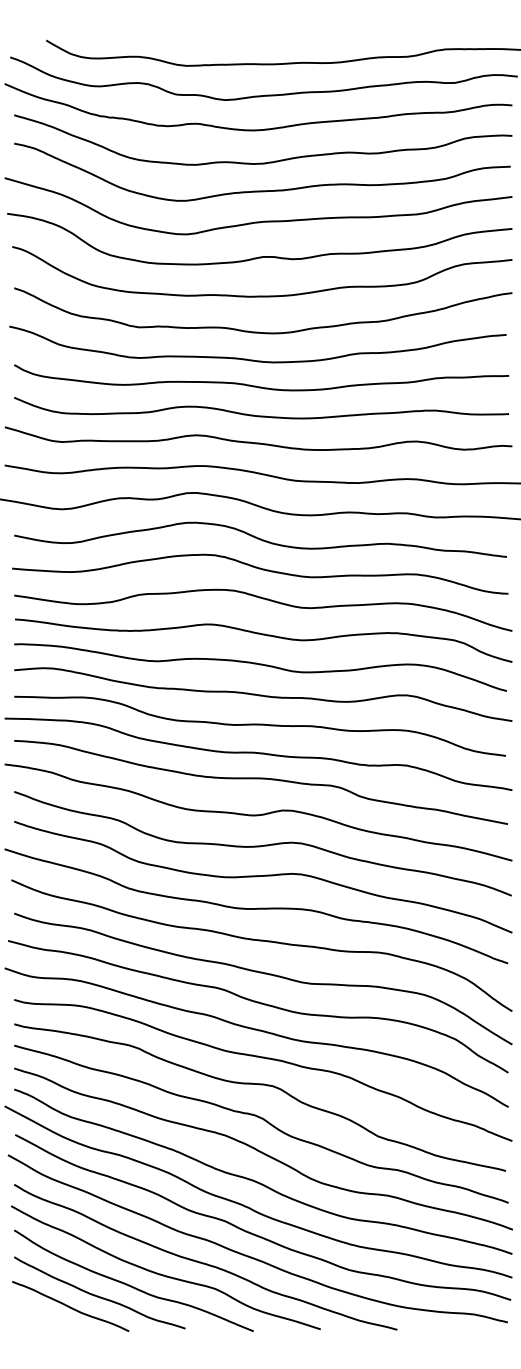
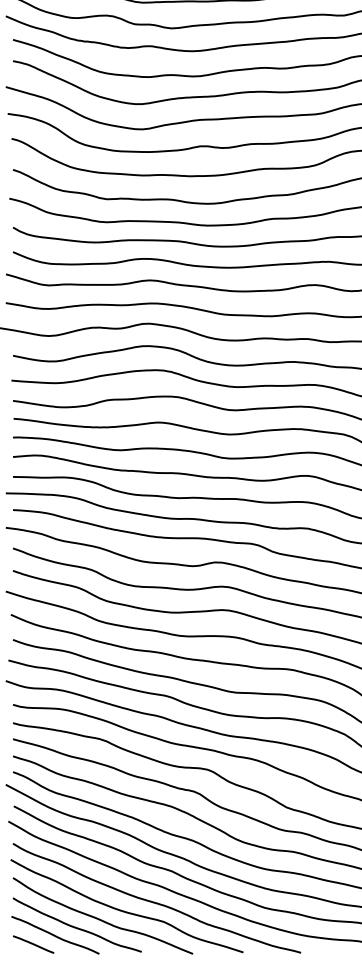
line: (41, 1318) -> (33, 944), added

